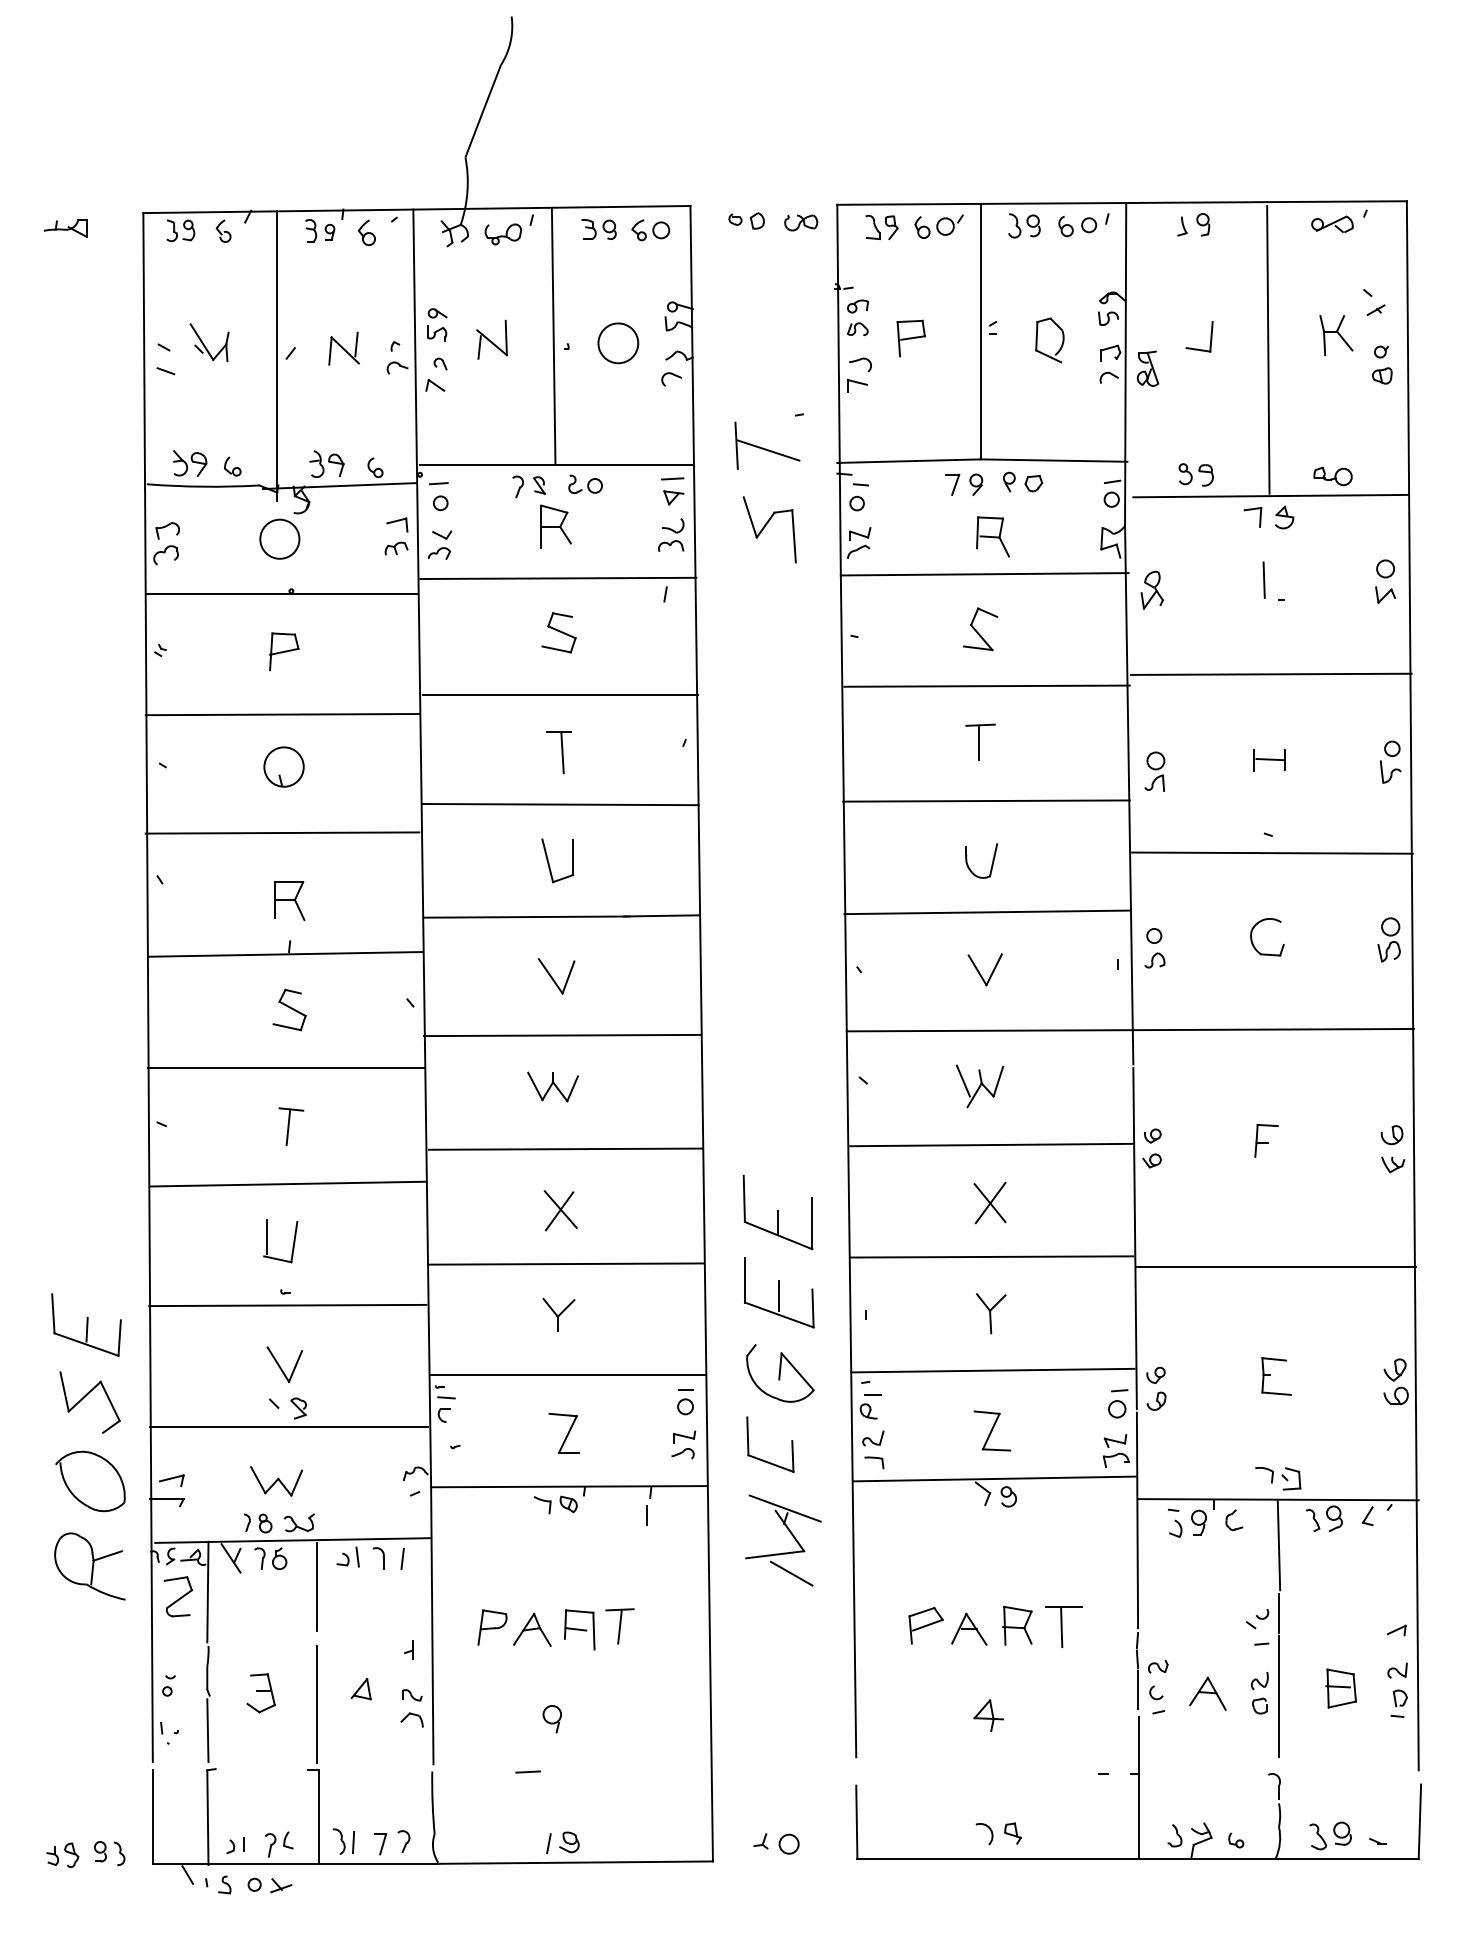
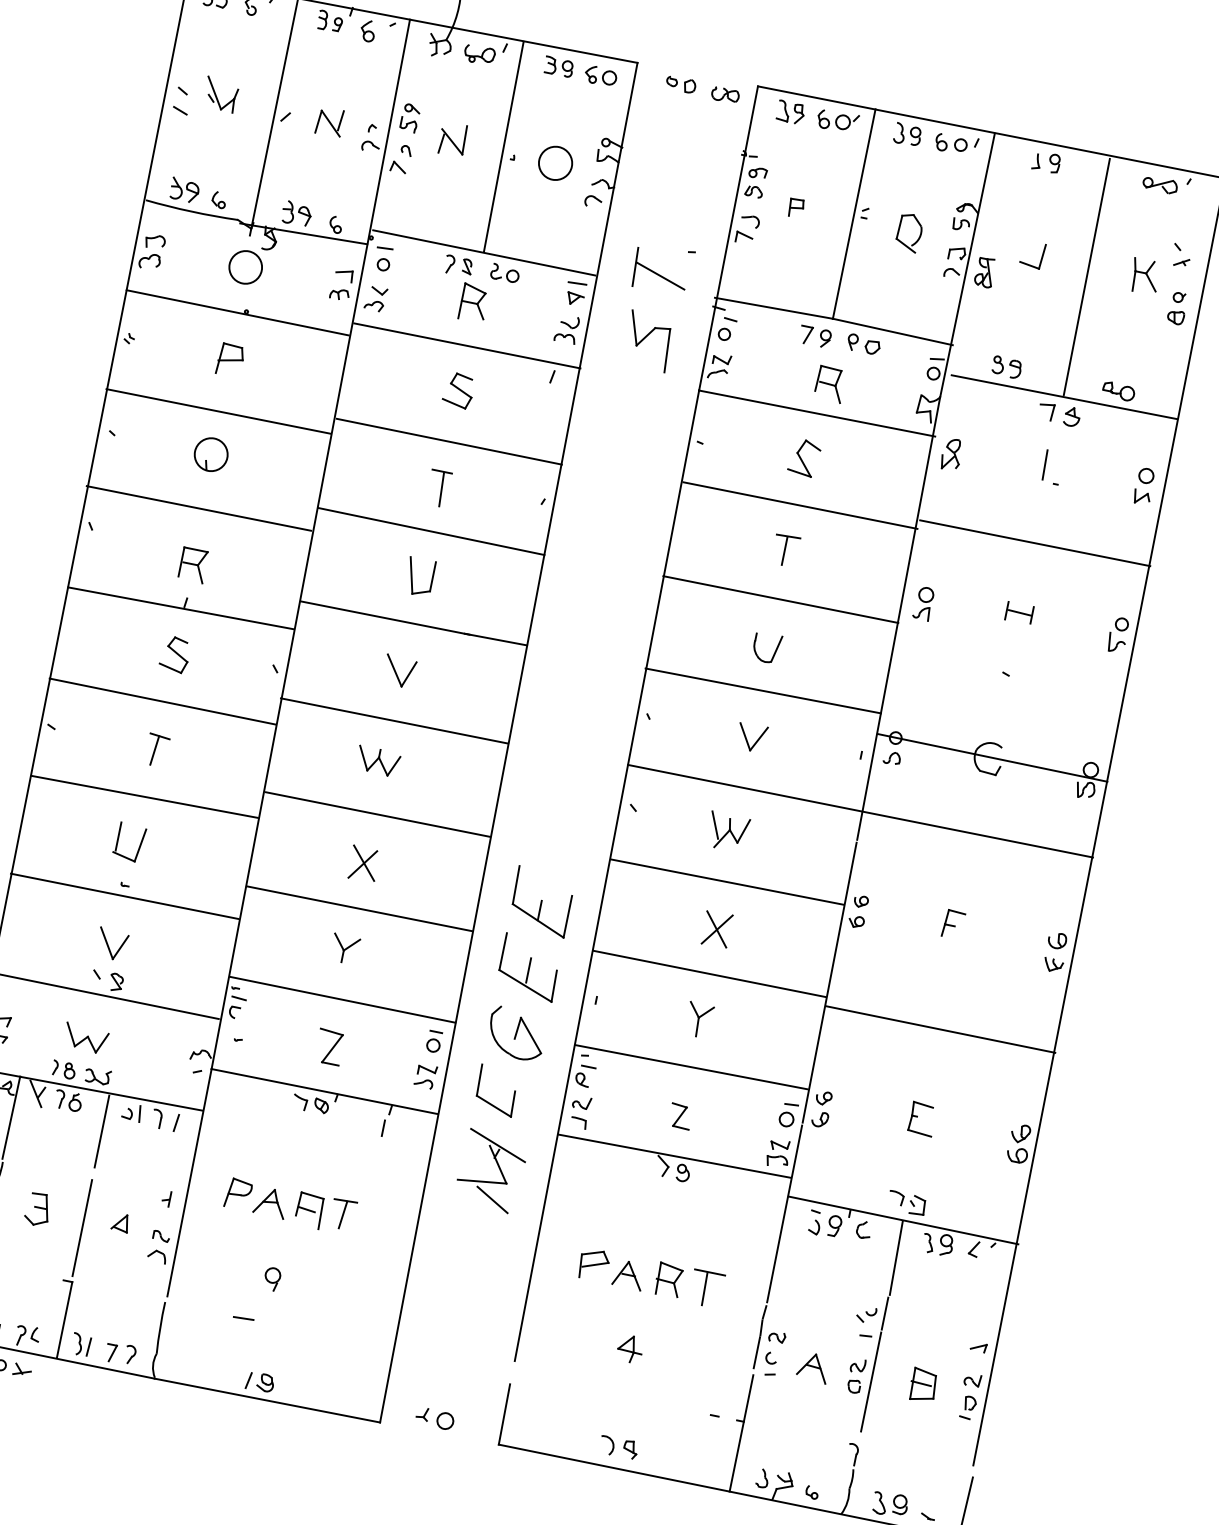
part: (910, 338) -> (795, 208), size x0.6
line: (1272, 852) -> (992, 757), moved
part: (992, 1430) -> (680, 1116), size x0.7

